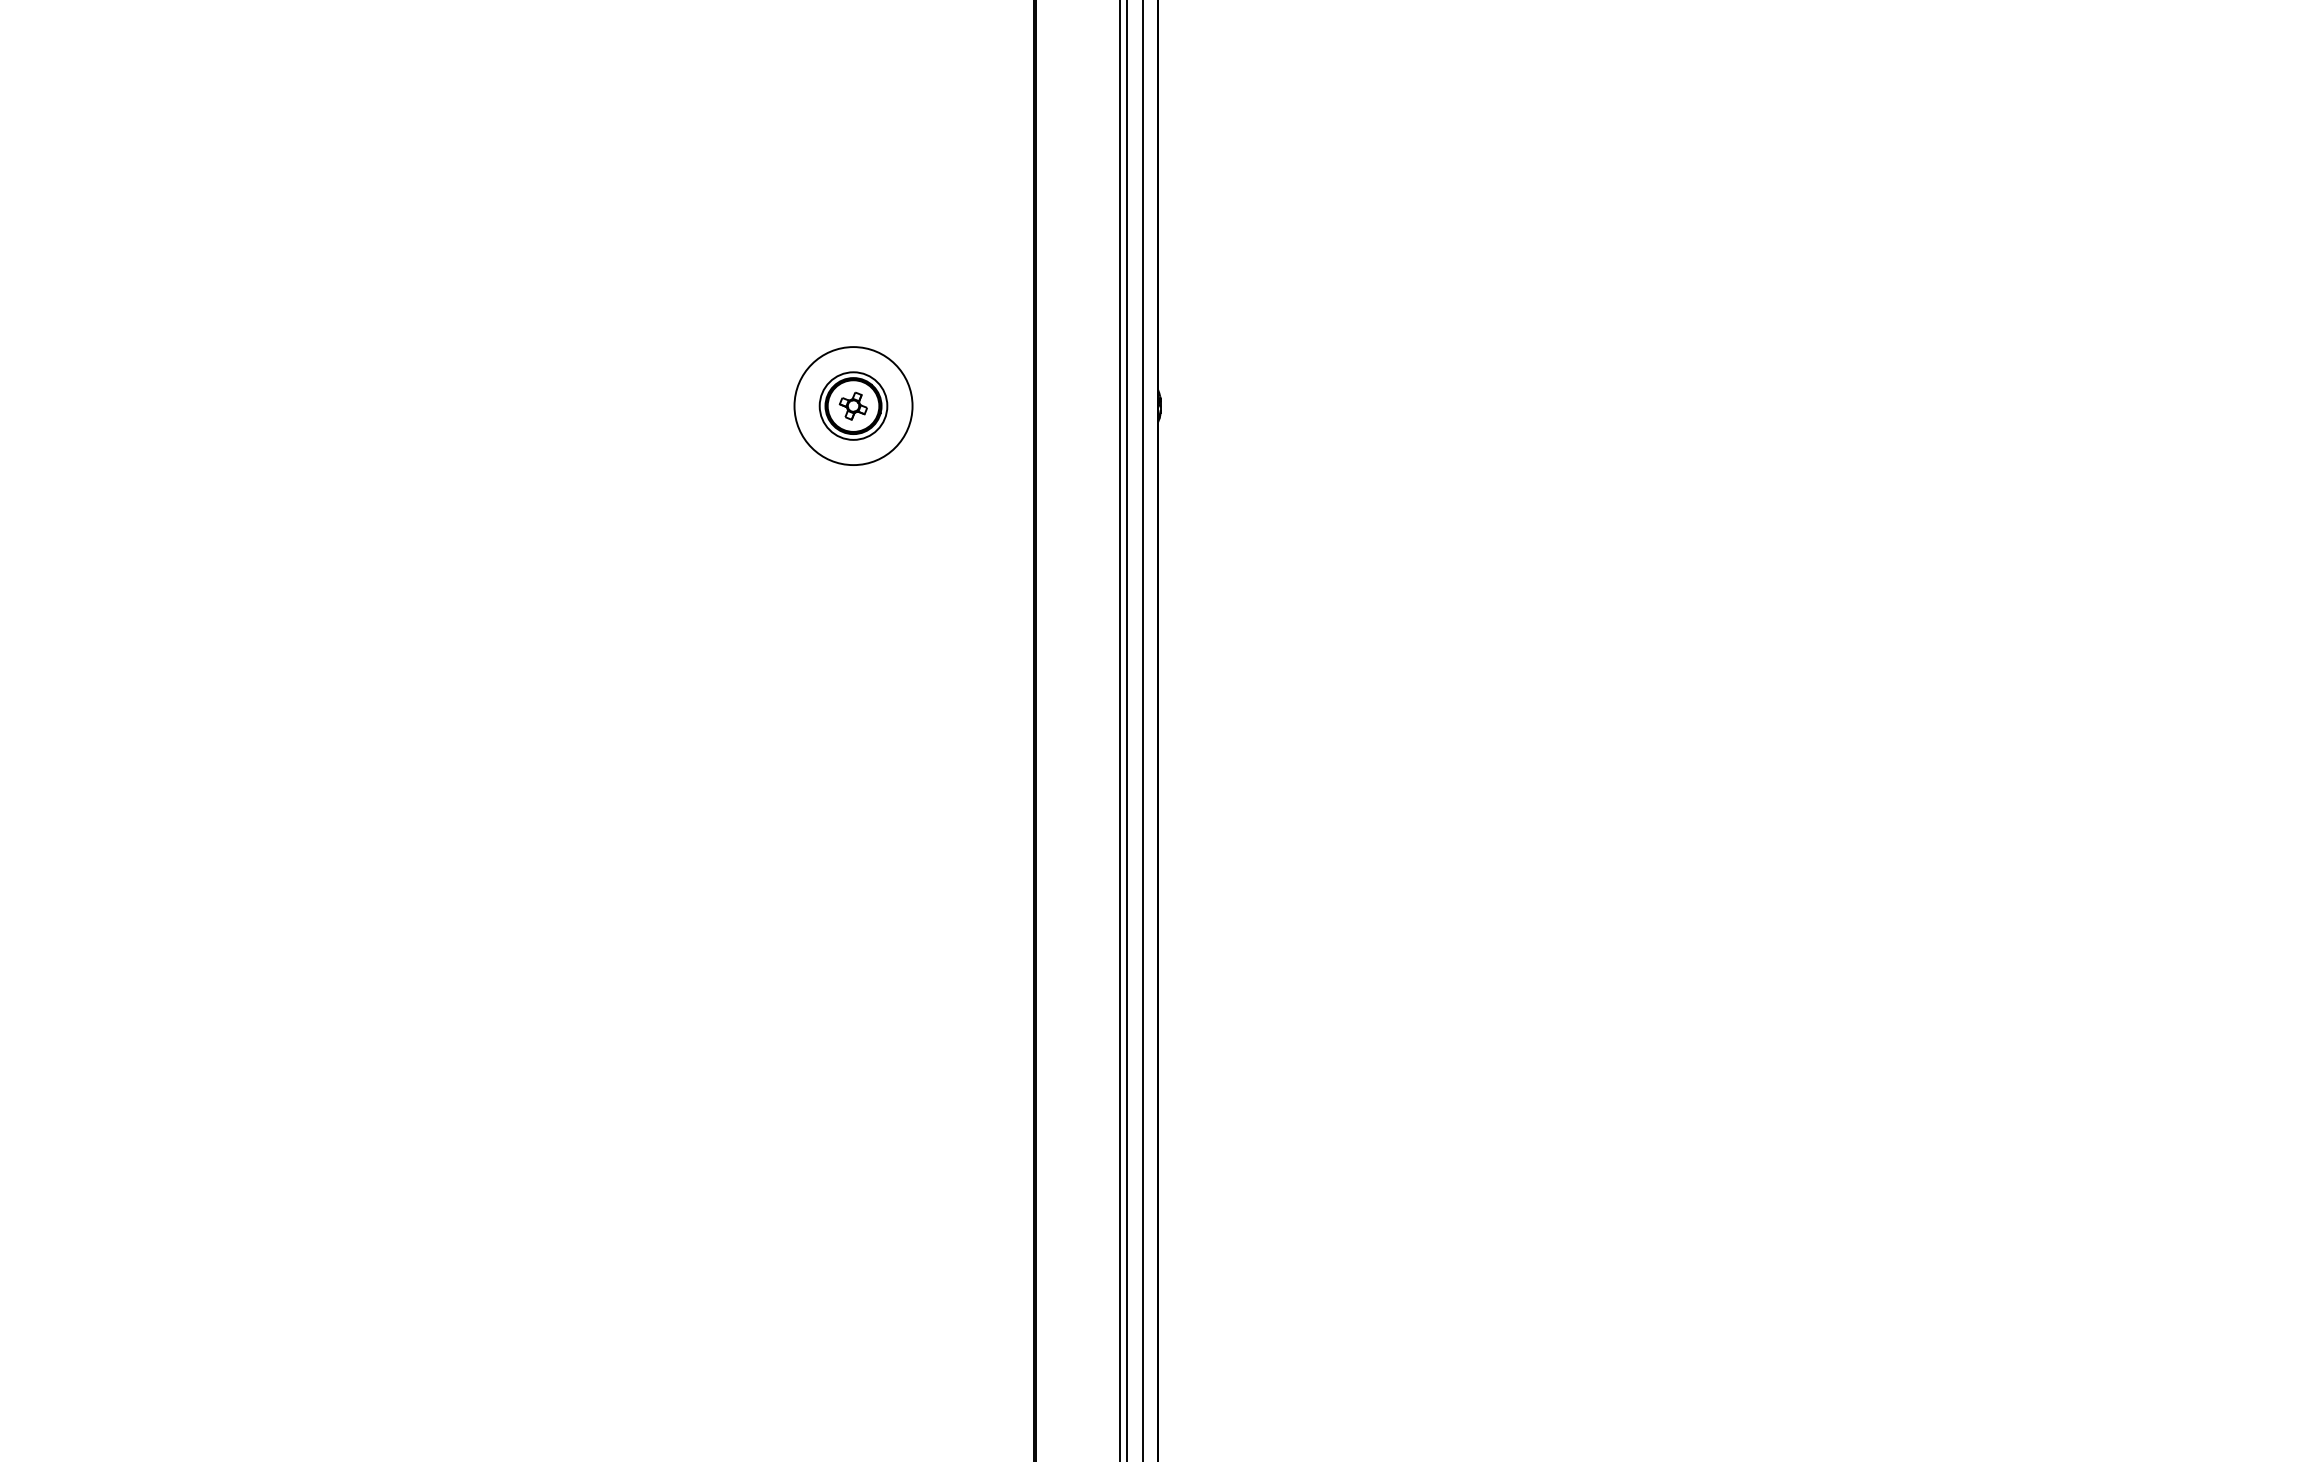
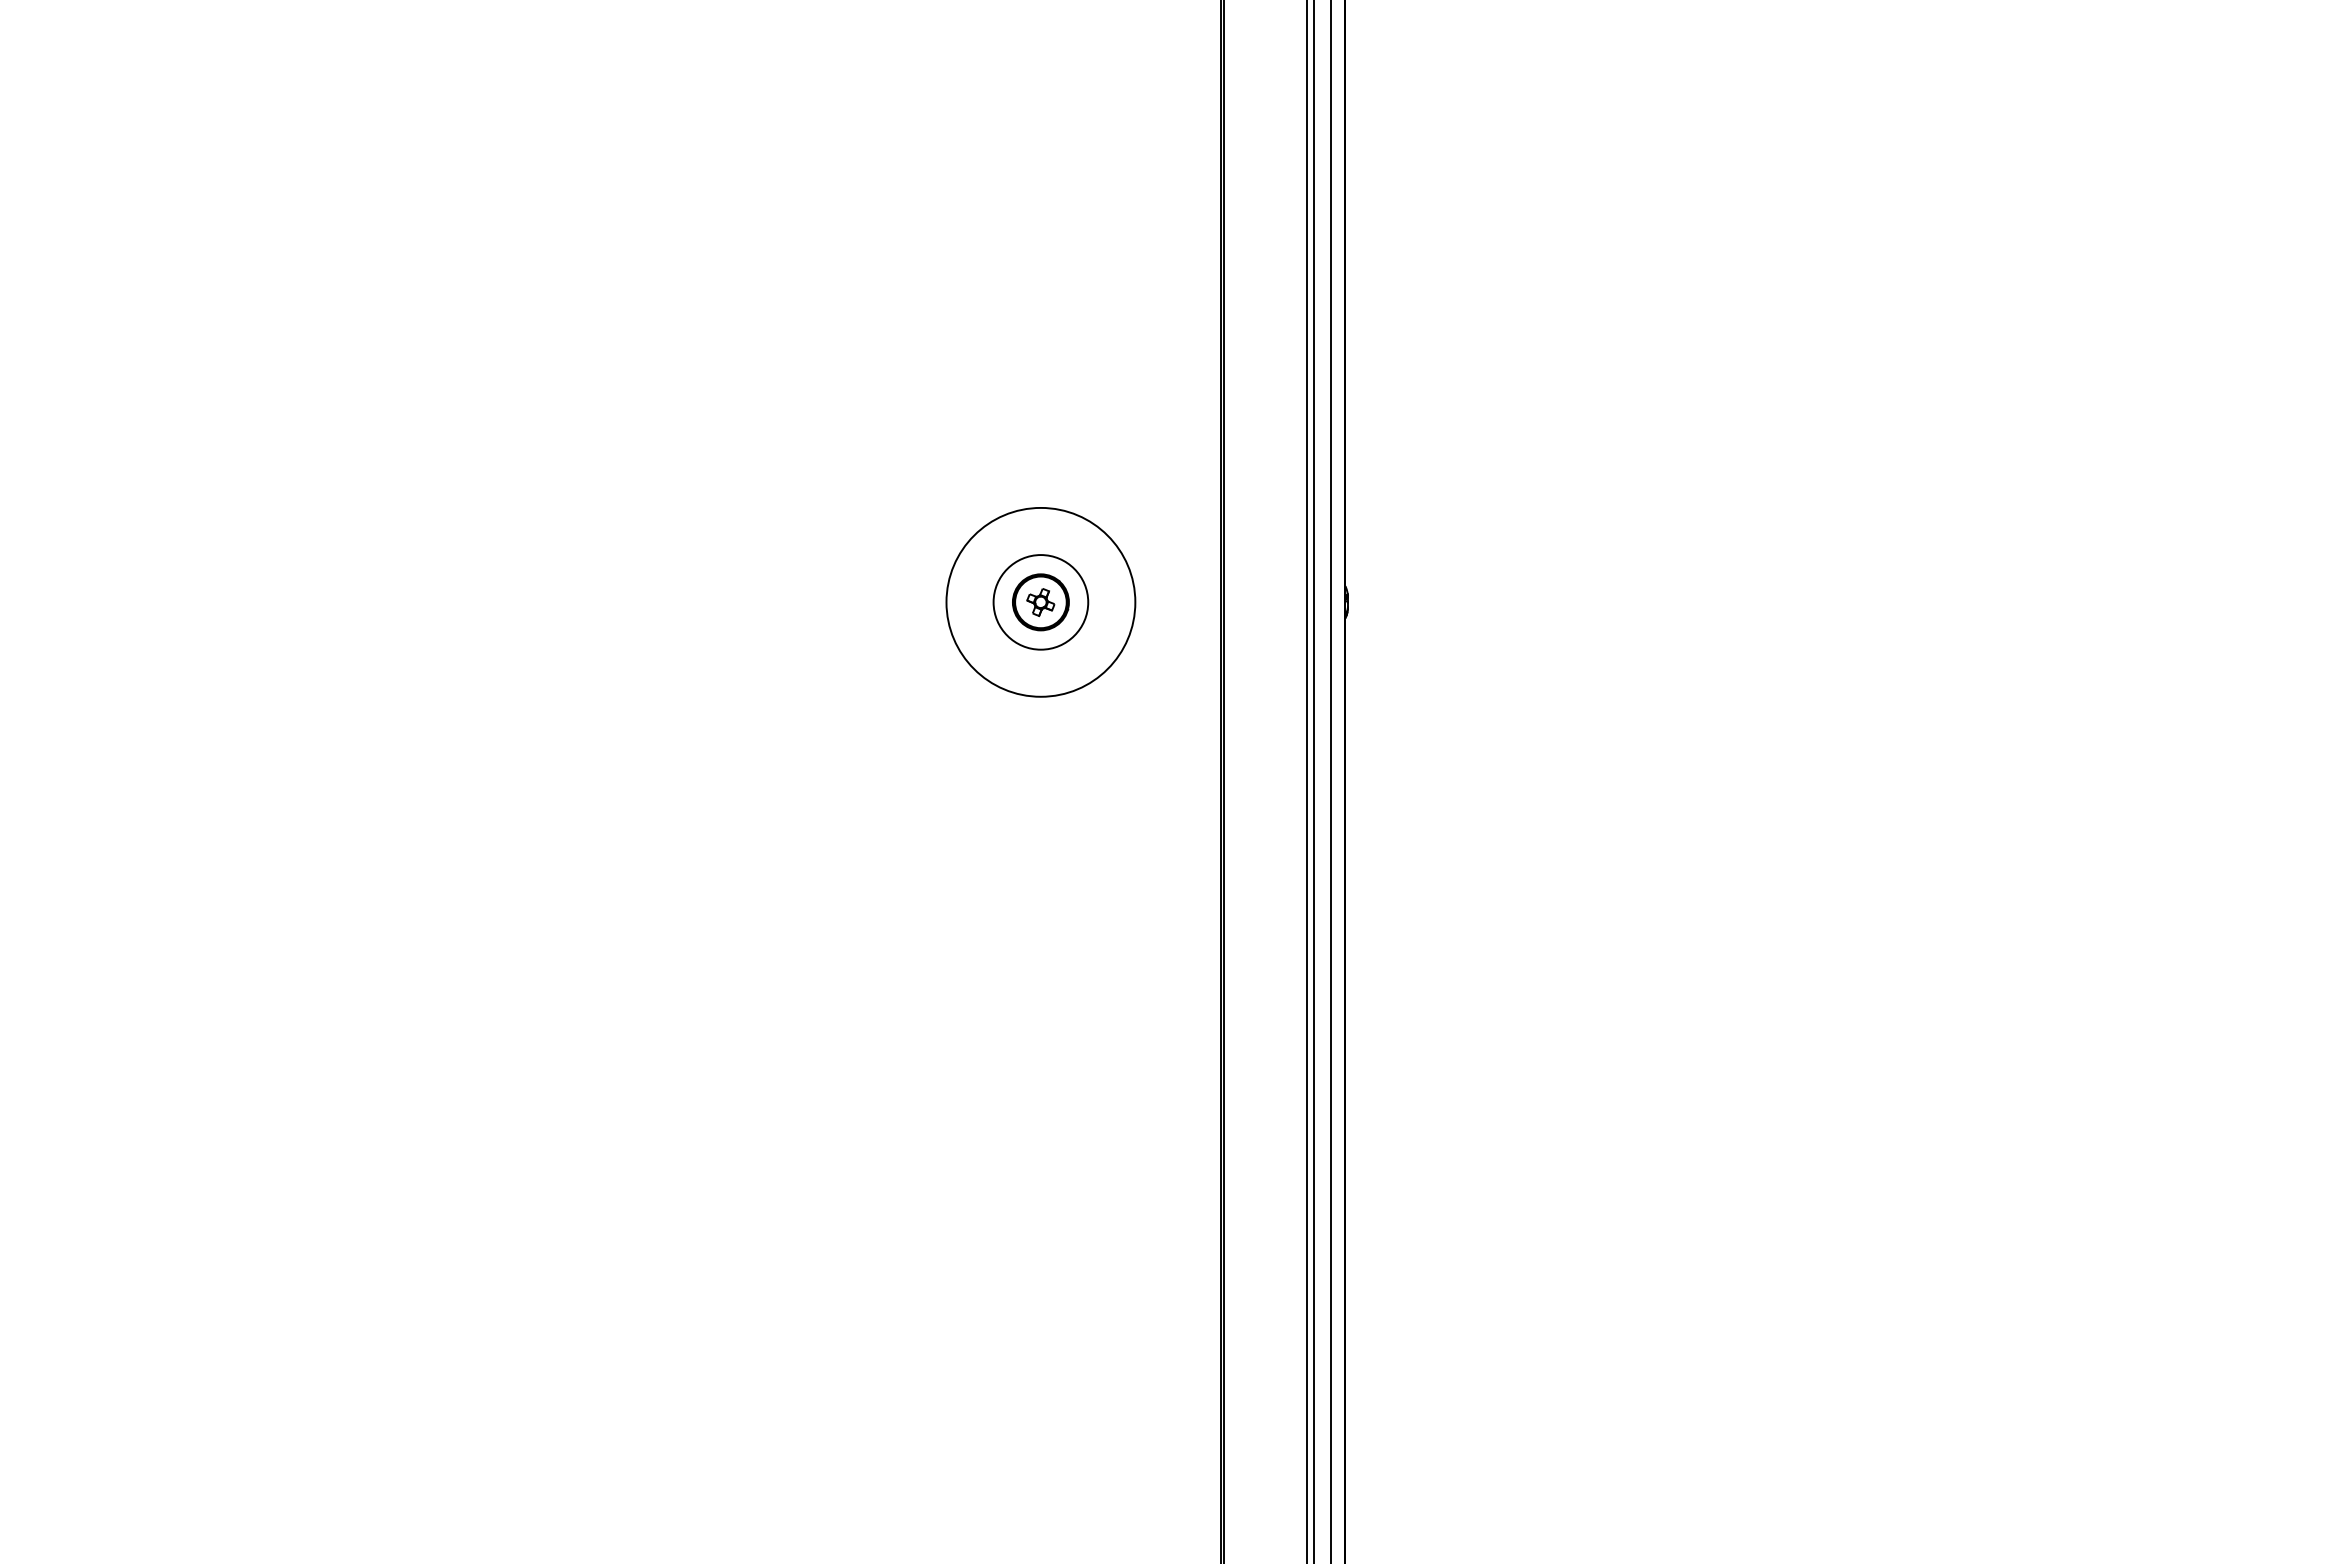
circle: (853, 406) -> (1040, 602), size x1.4
circle: (853, 406) -> (1040, 602), size x1.6

